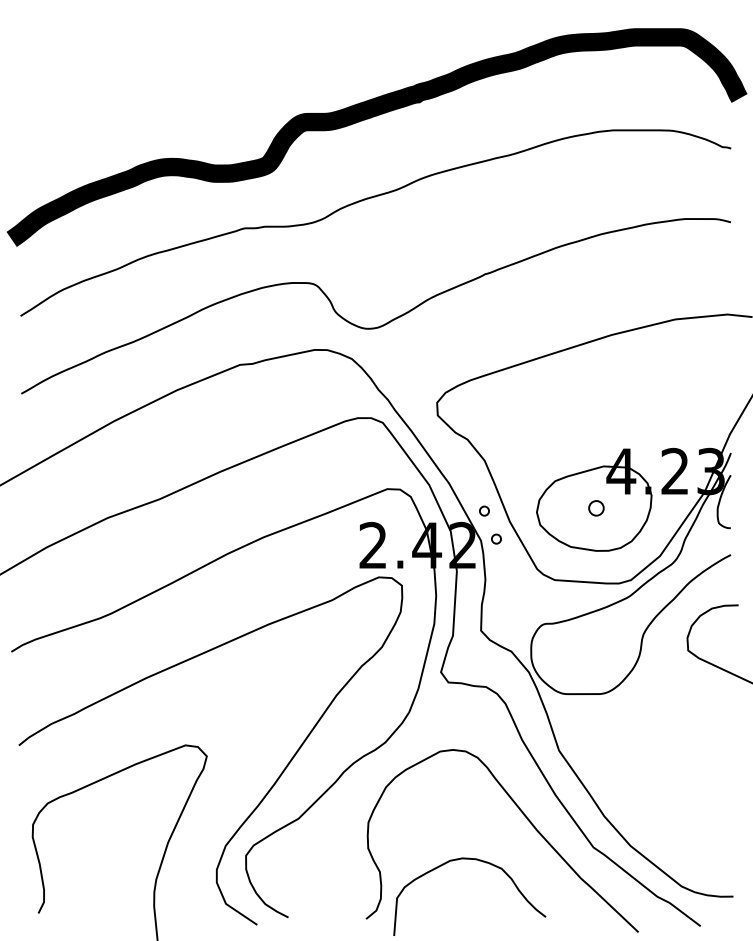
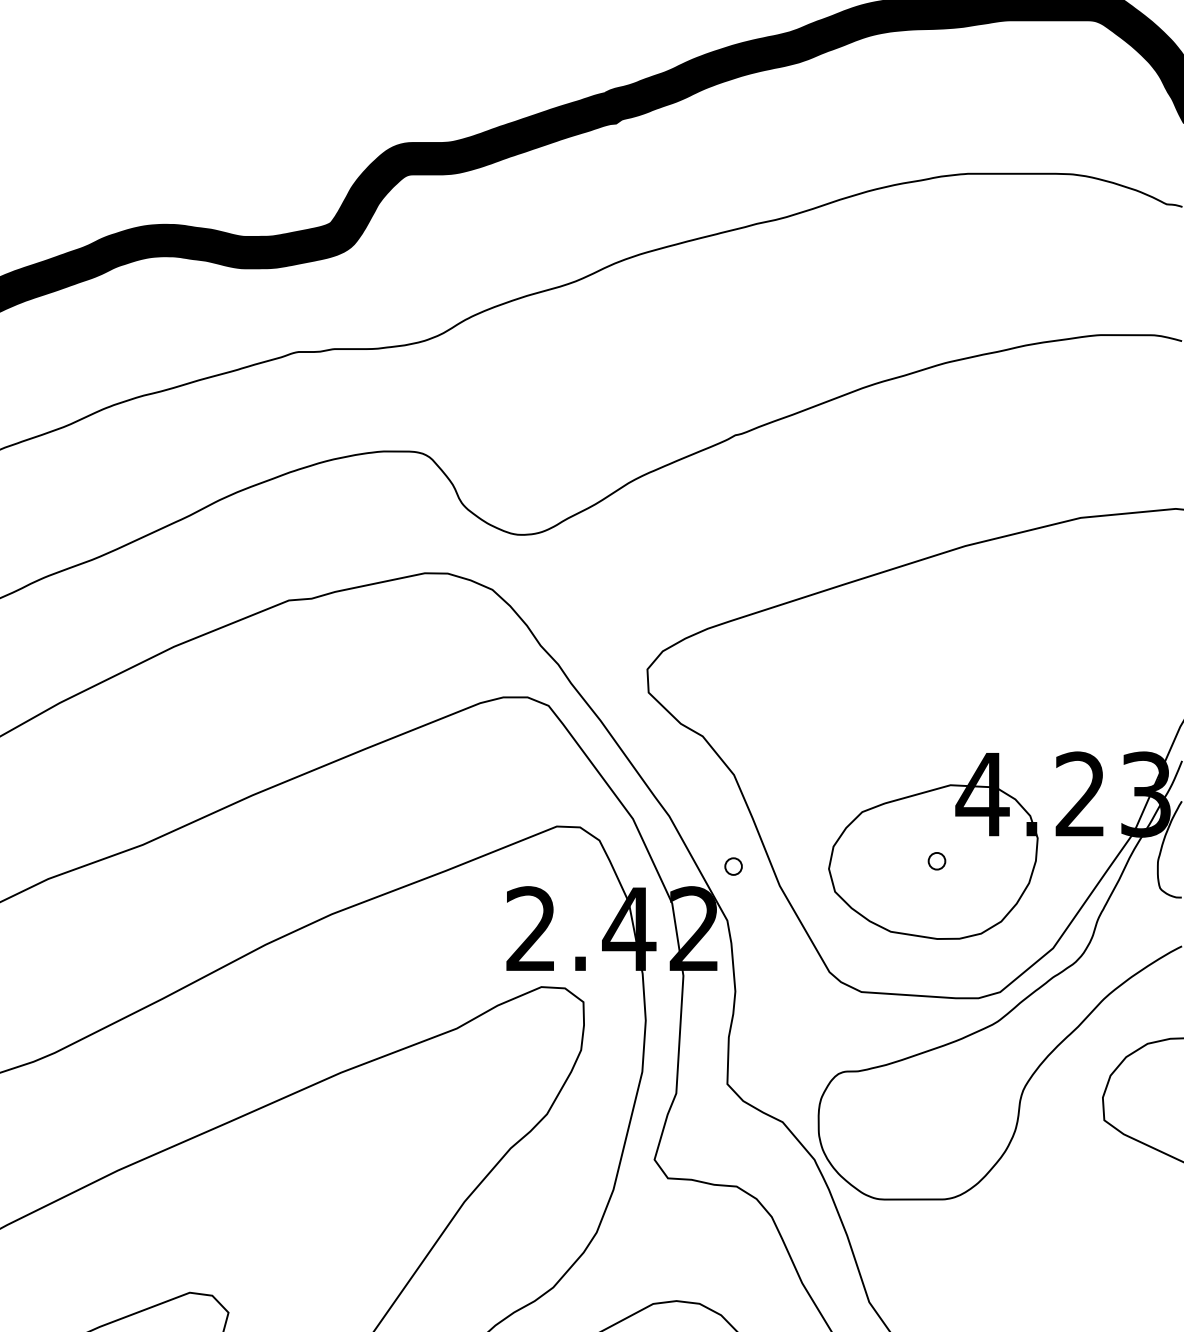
part: (595, 507) -> (935, 859), size x0.62
part: (496, 538) -> (755, 916), removed

